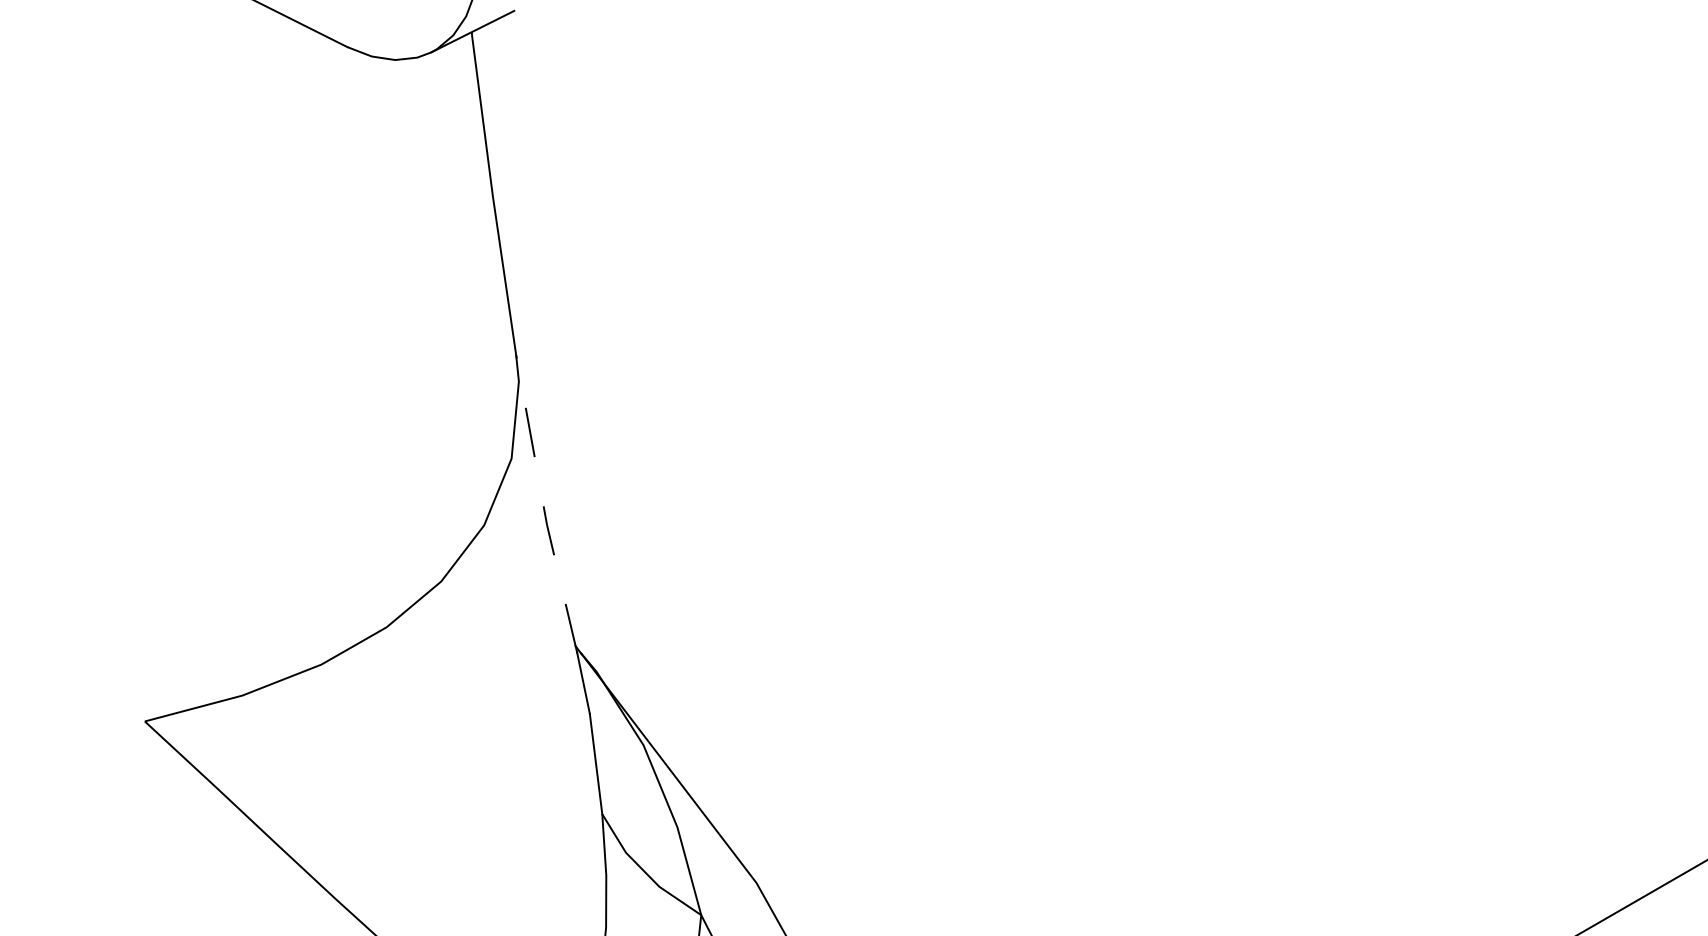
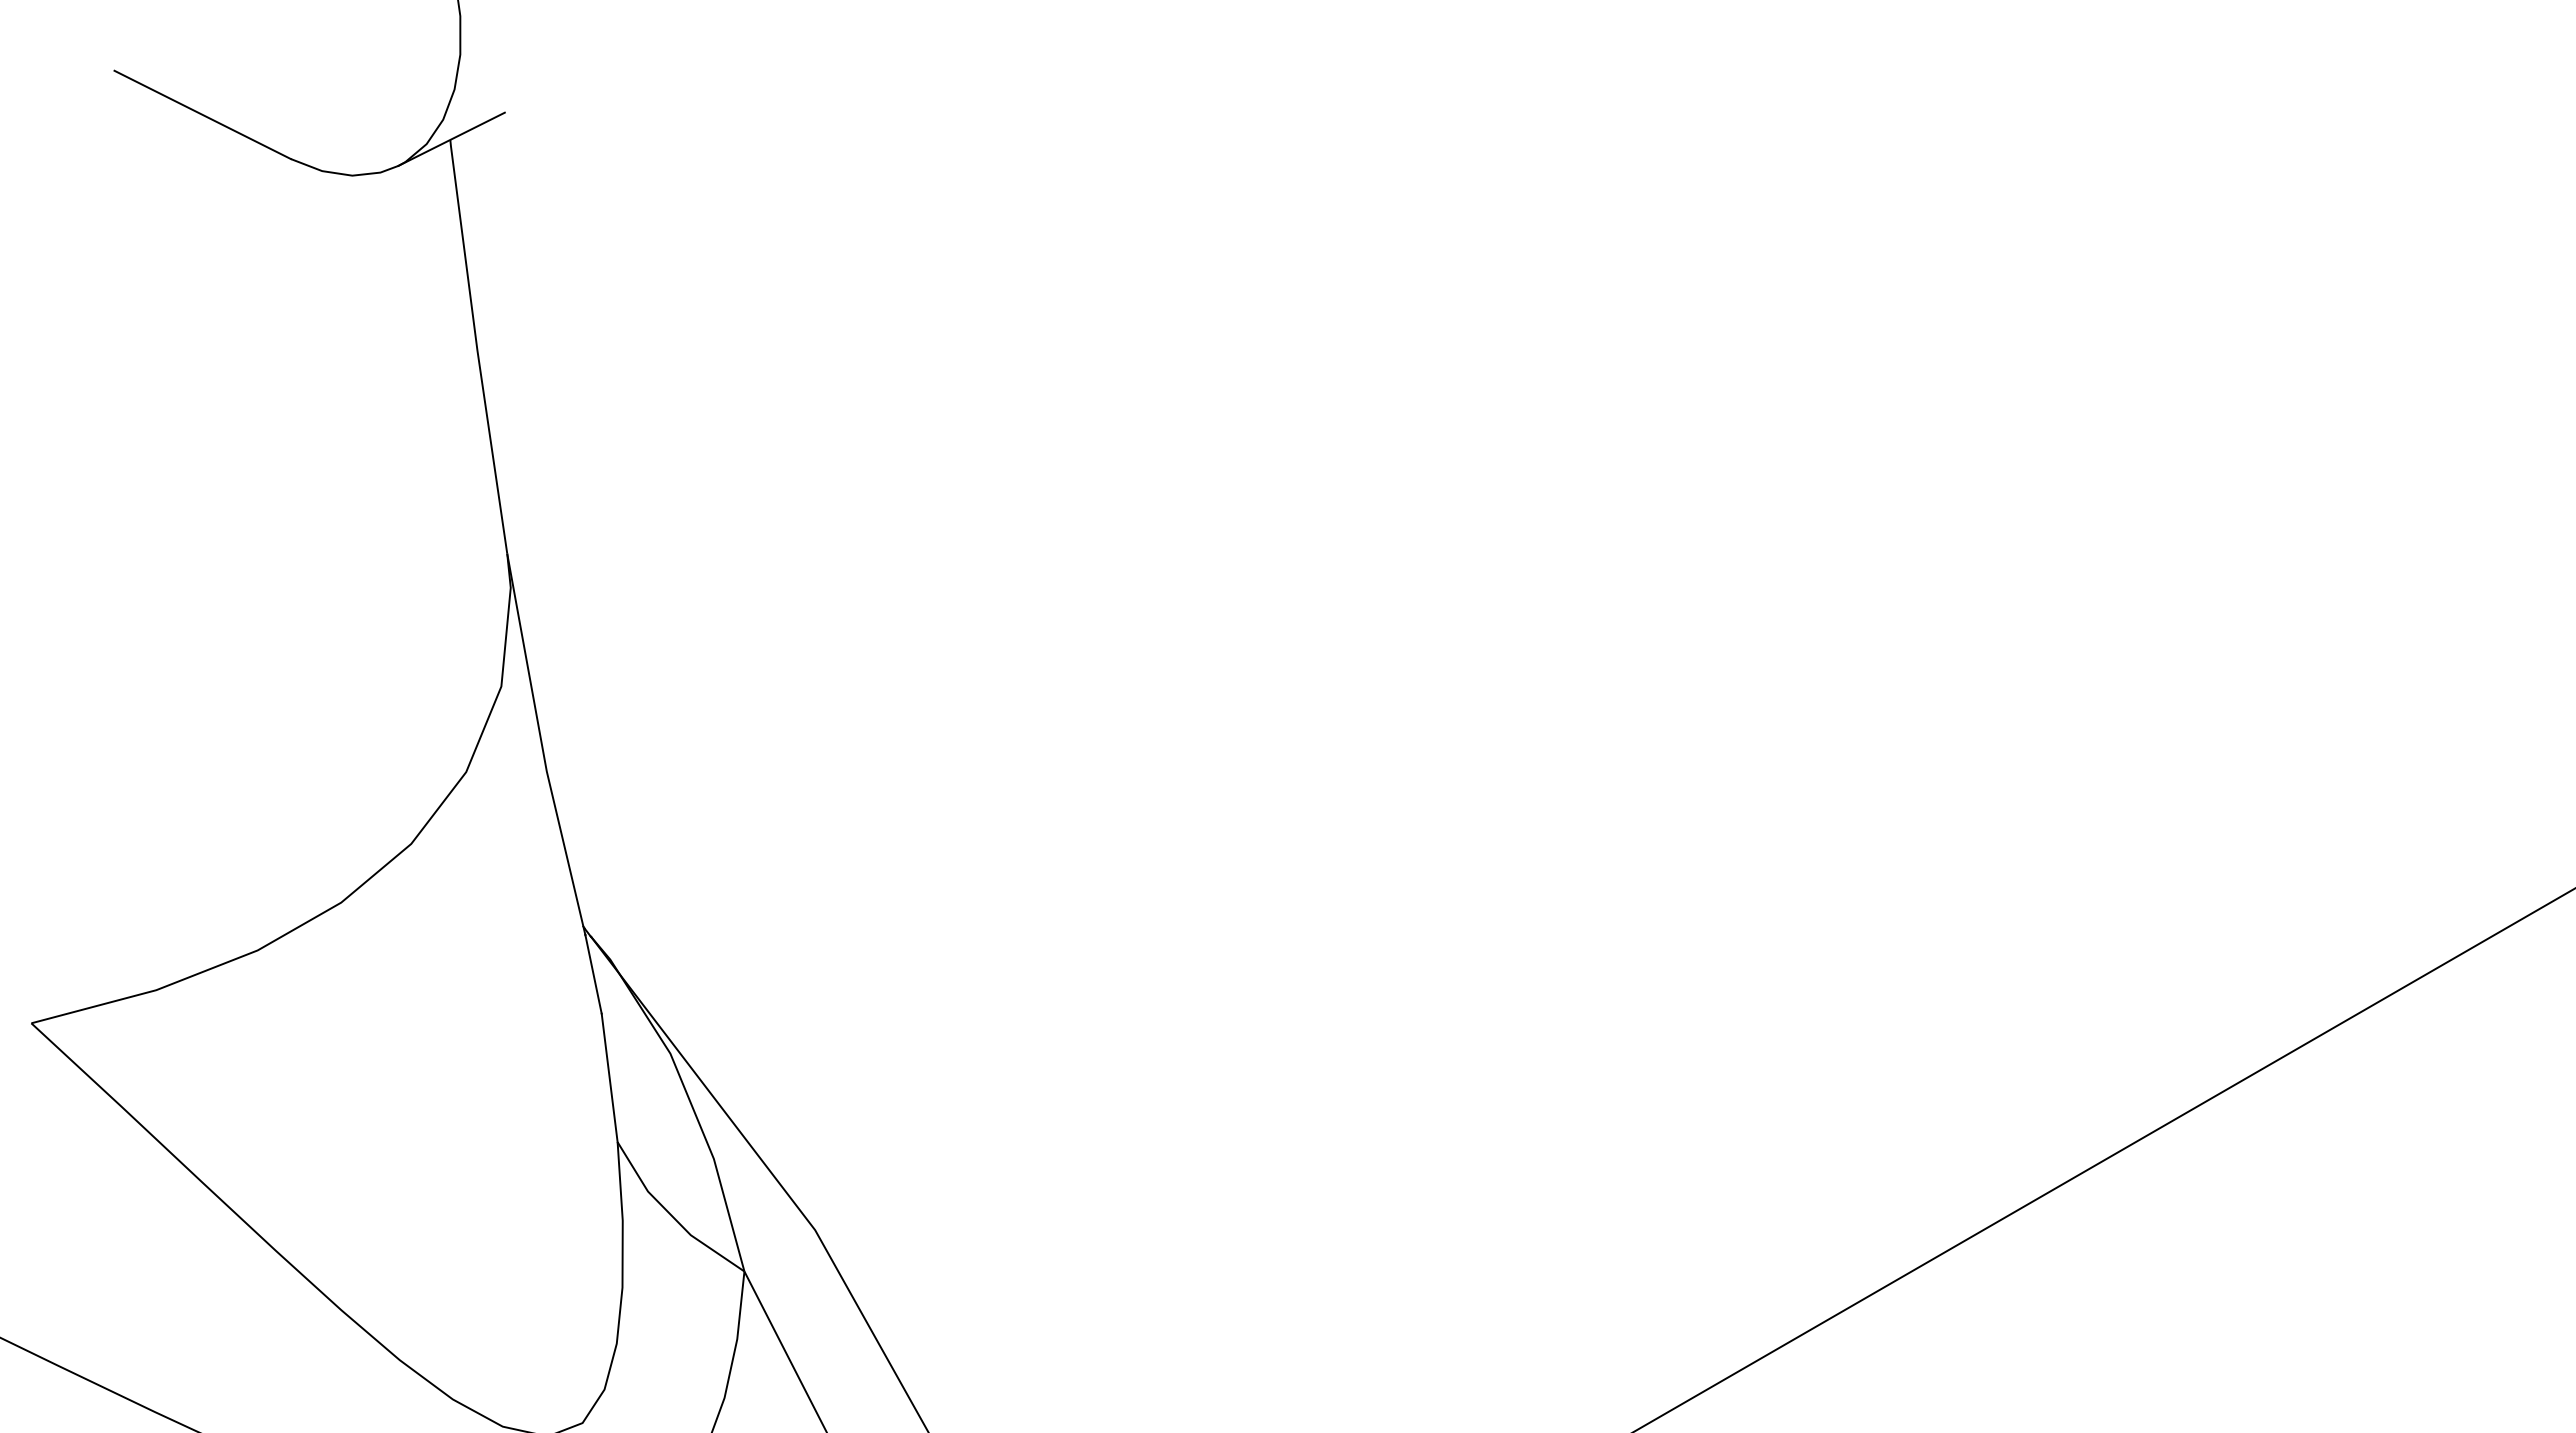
line: (543, 504) -> (542, 745), dashed -> solid

